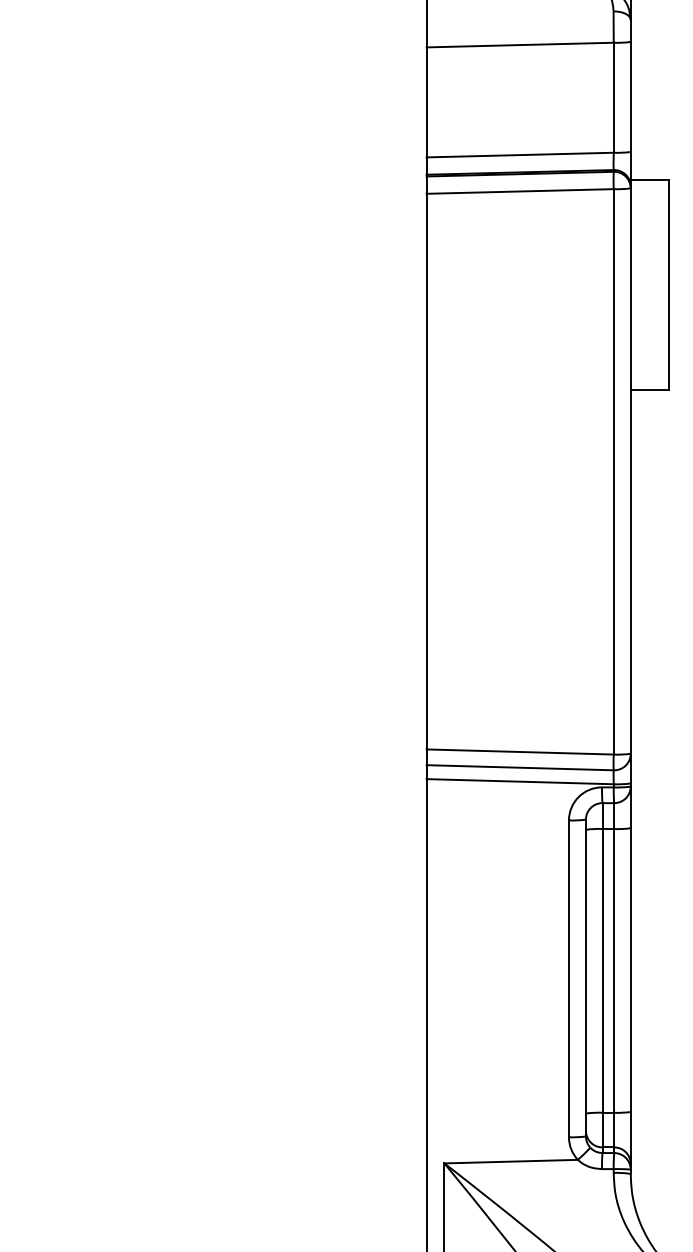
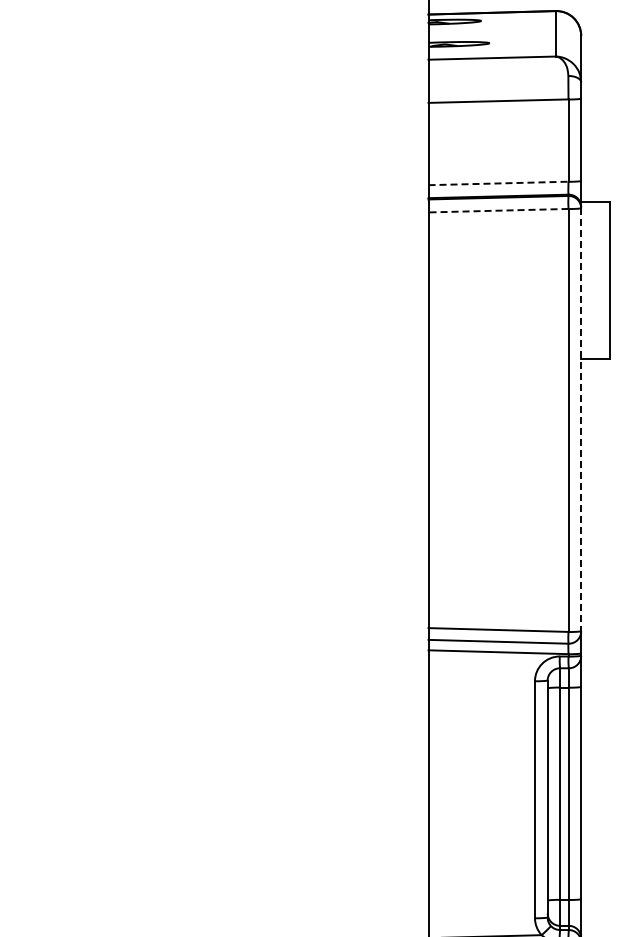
line: (521, 155) -> (499, 183), solid -> dashed
line: (520, 191) -> (498, 210), solid -> dashed
line: (631, 471) -> (581, 420), solid -> dashed

